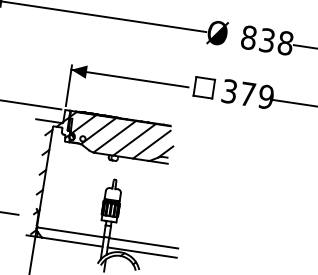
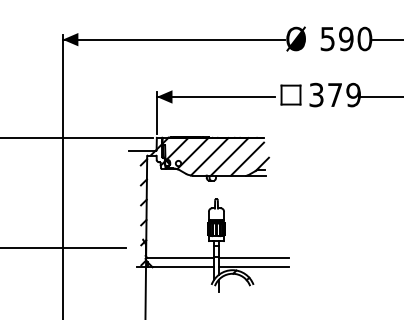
text: (267, 40) -> (346, 38), 838 -> 590

